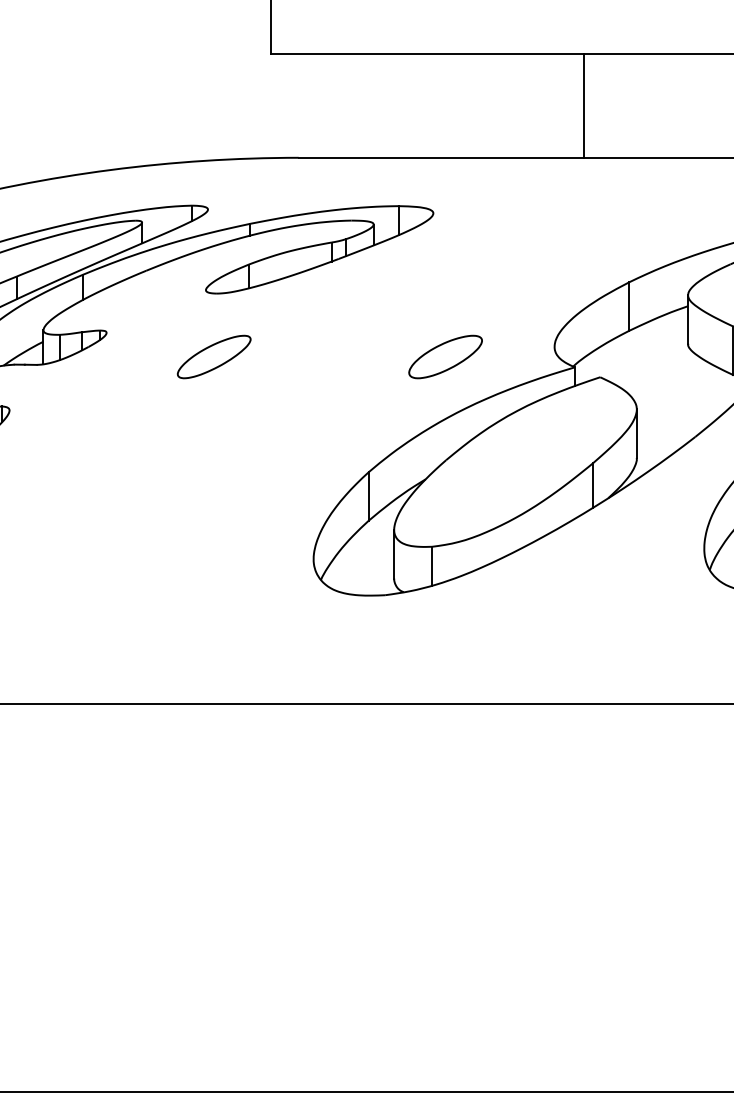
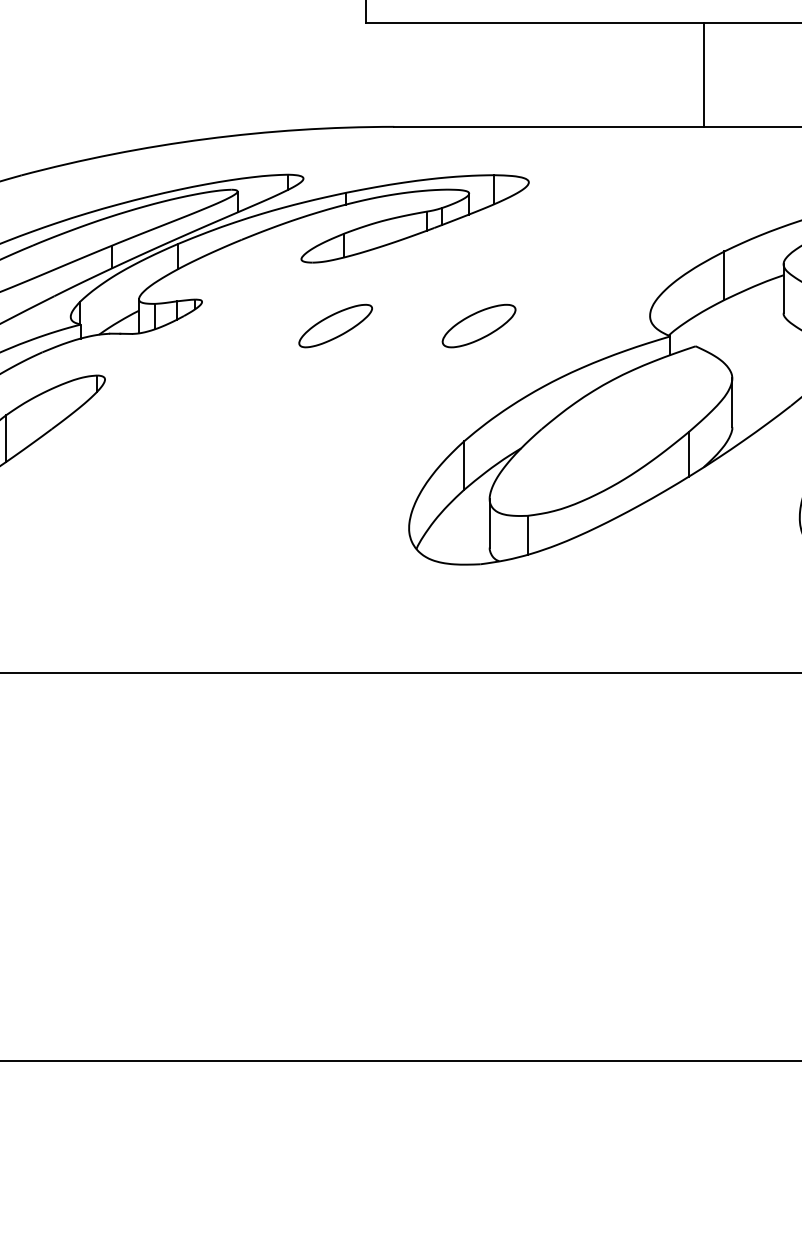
line: (584, 105) -> (704, 74), moved
part: (214, 356) -> (335, 325), moved
part: (445, 356) -> (478, 325), moved

